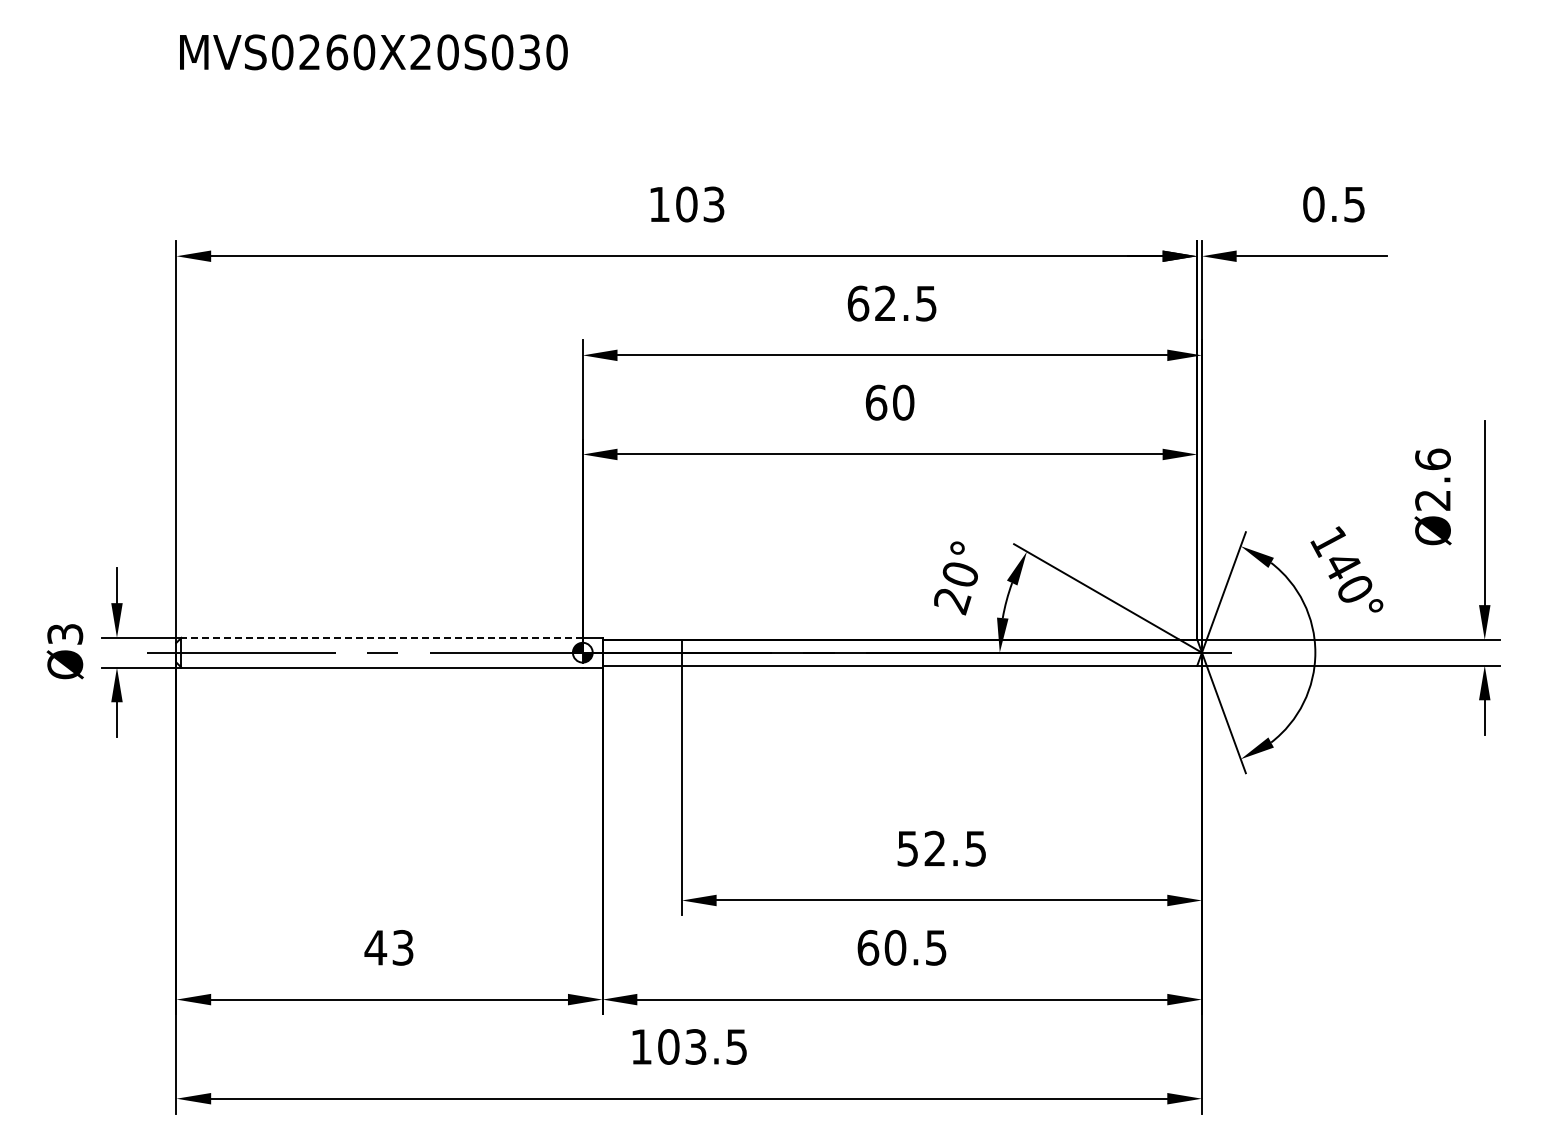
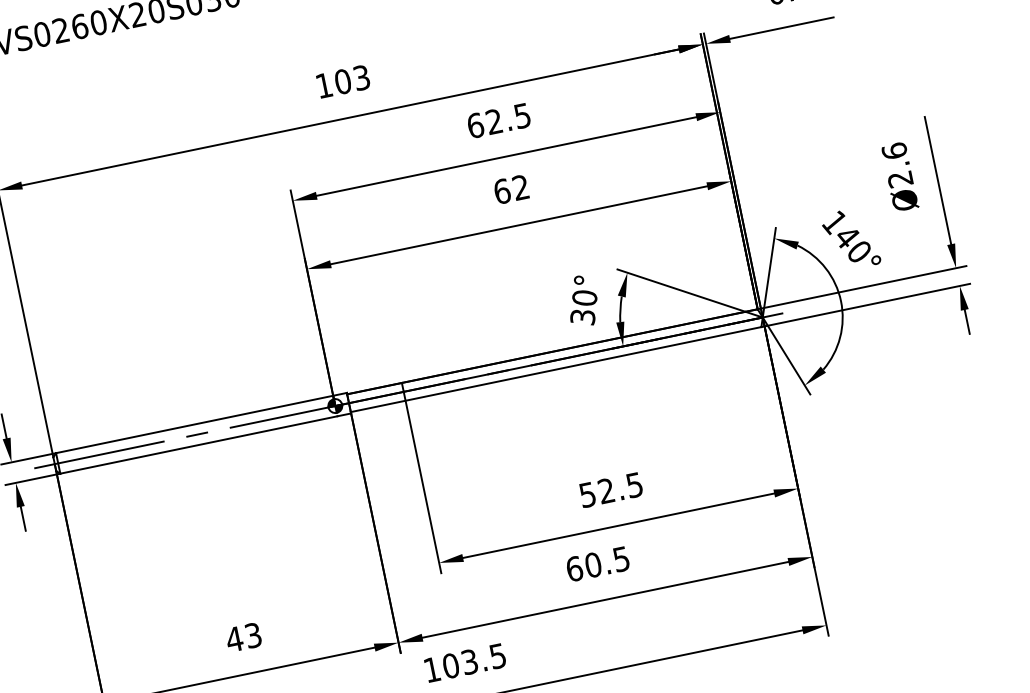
text: (903, 402) -> (520, 187), 60 -> 62
text: (952, 601) -> (583, 317), 20° -> 30°
line: (382, 637) -> (194, 424), dashed -> solid

